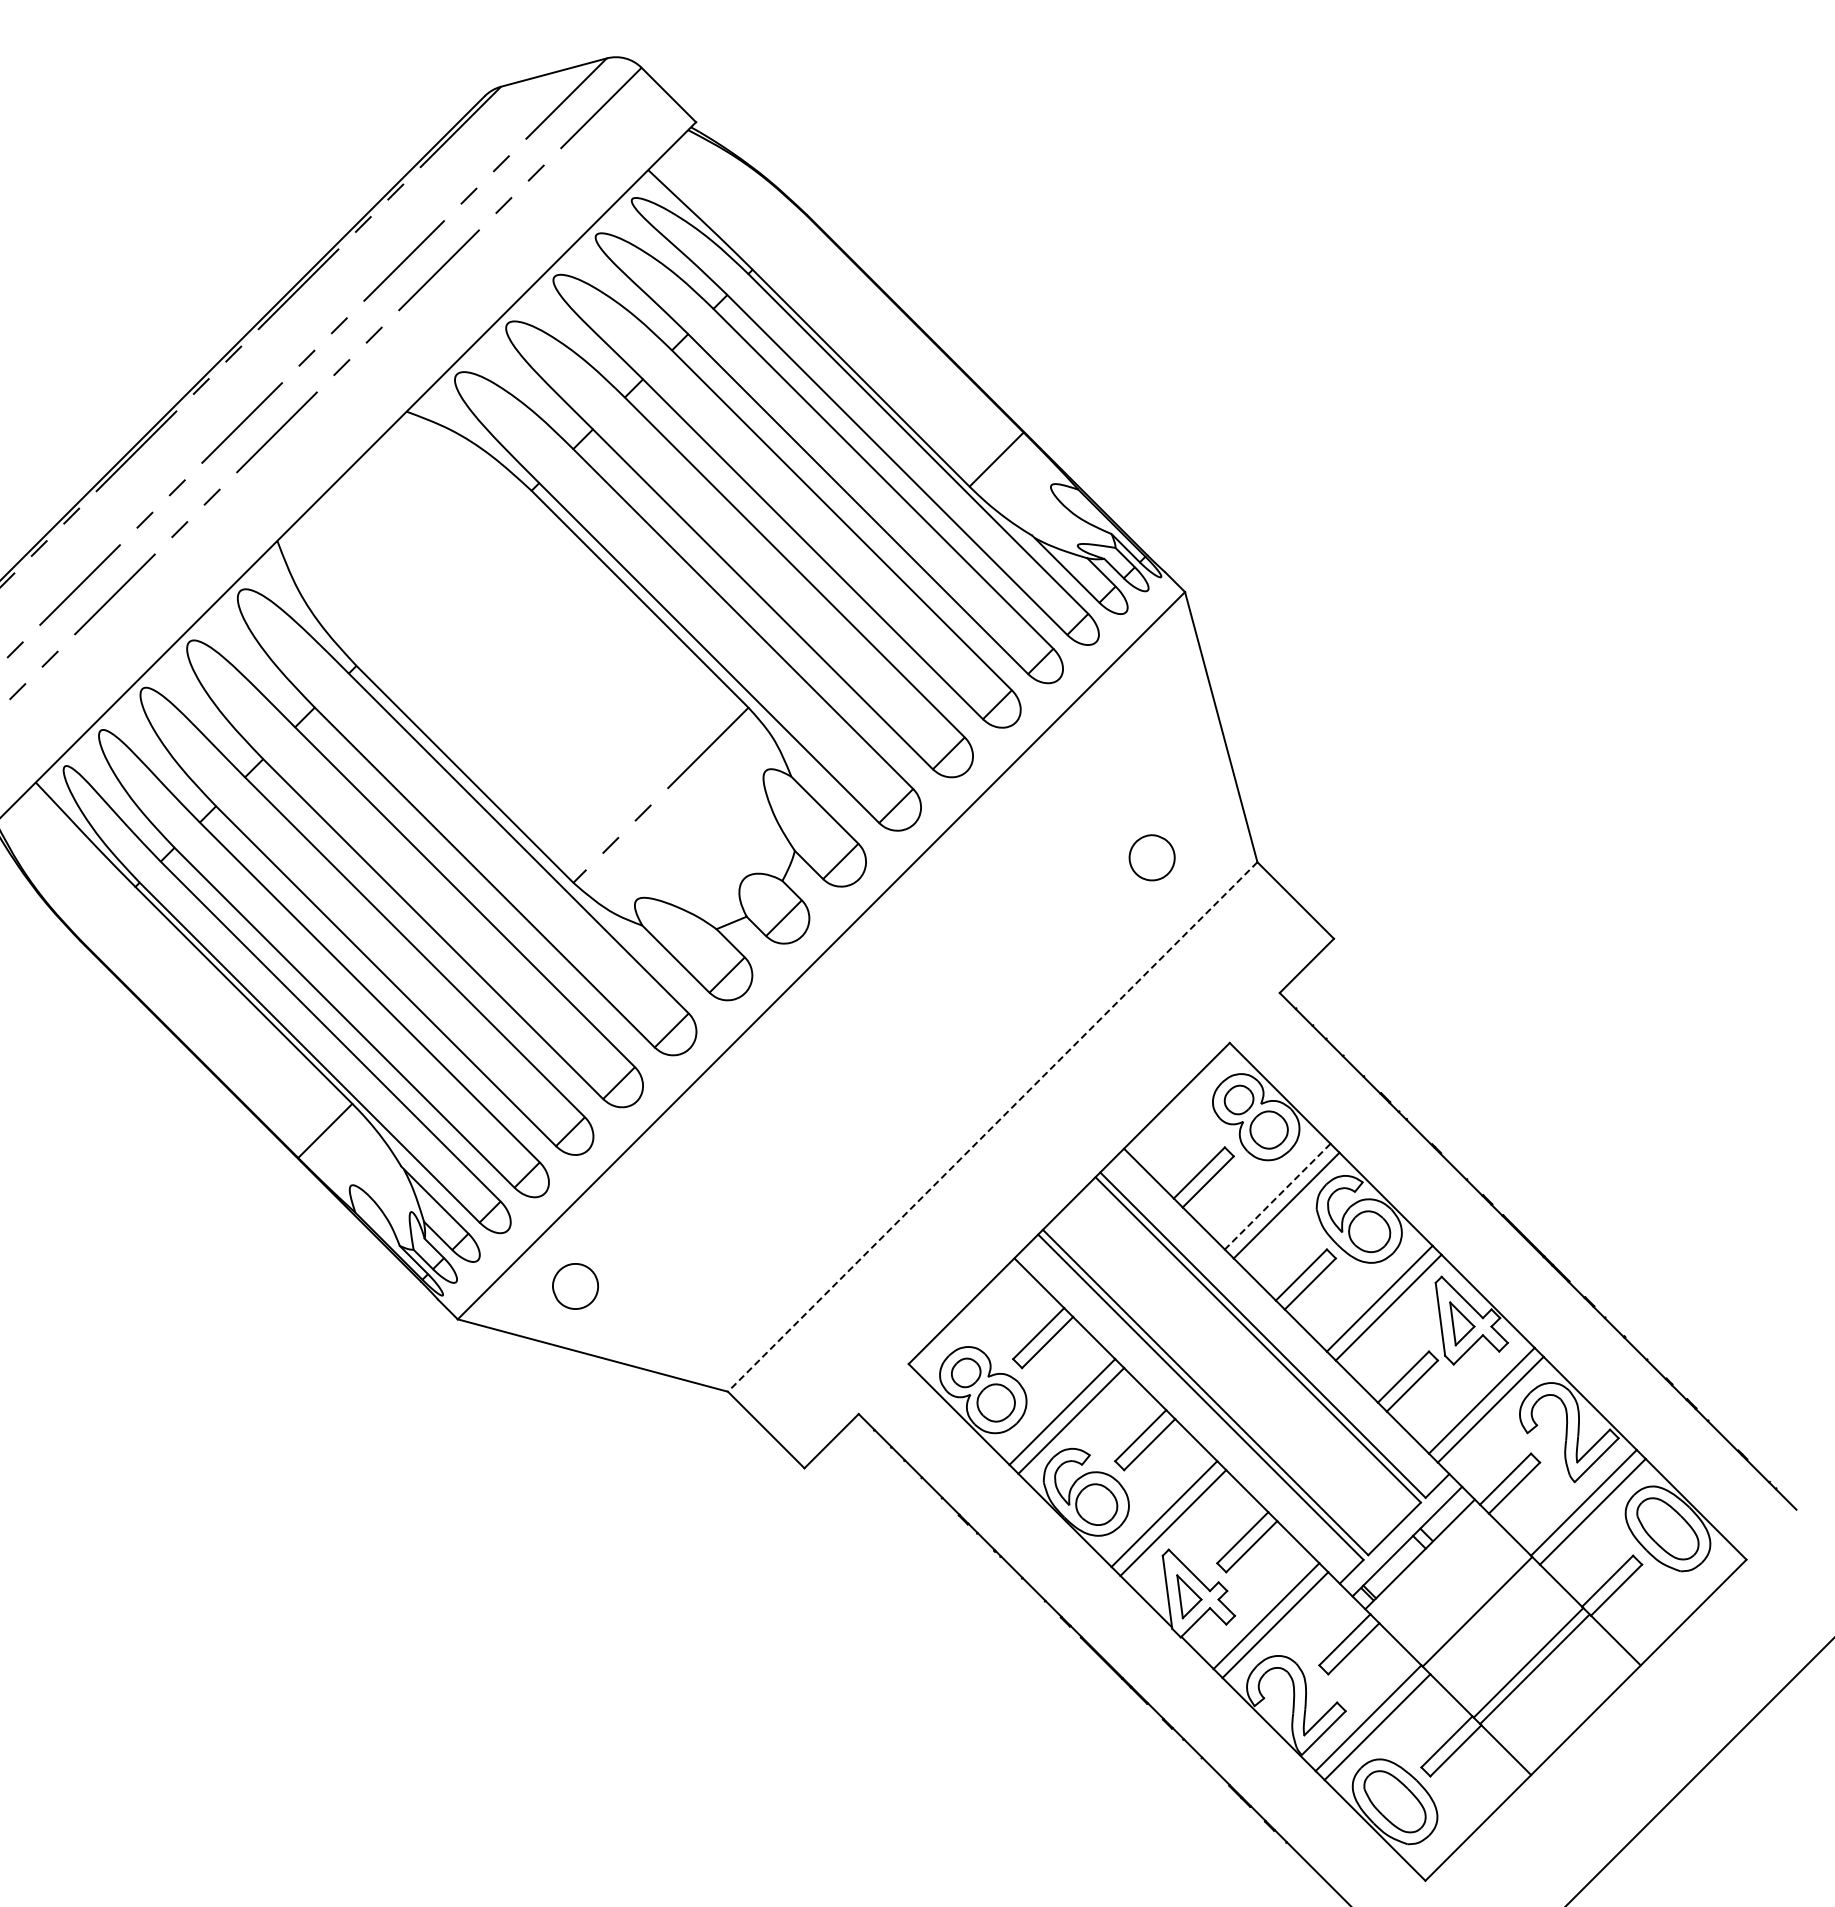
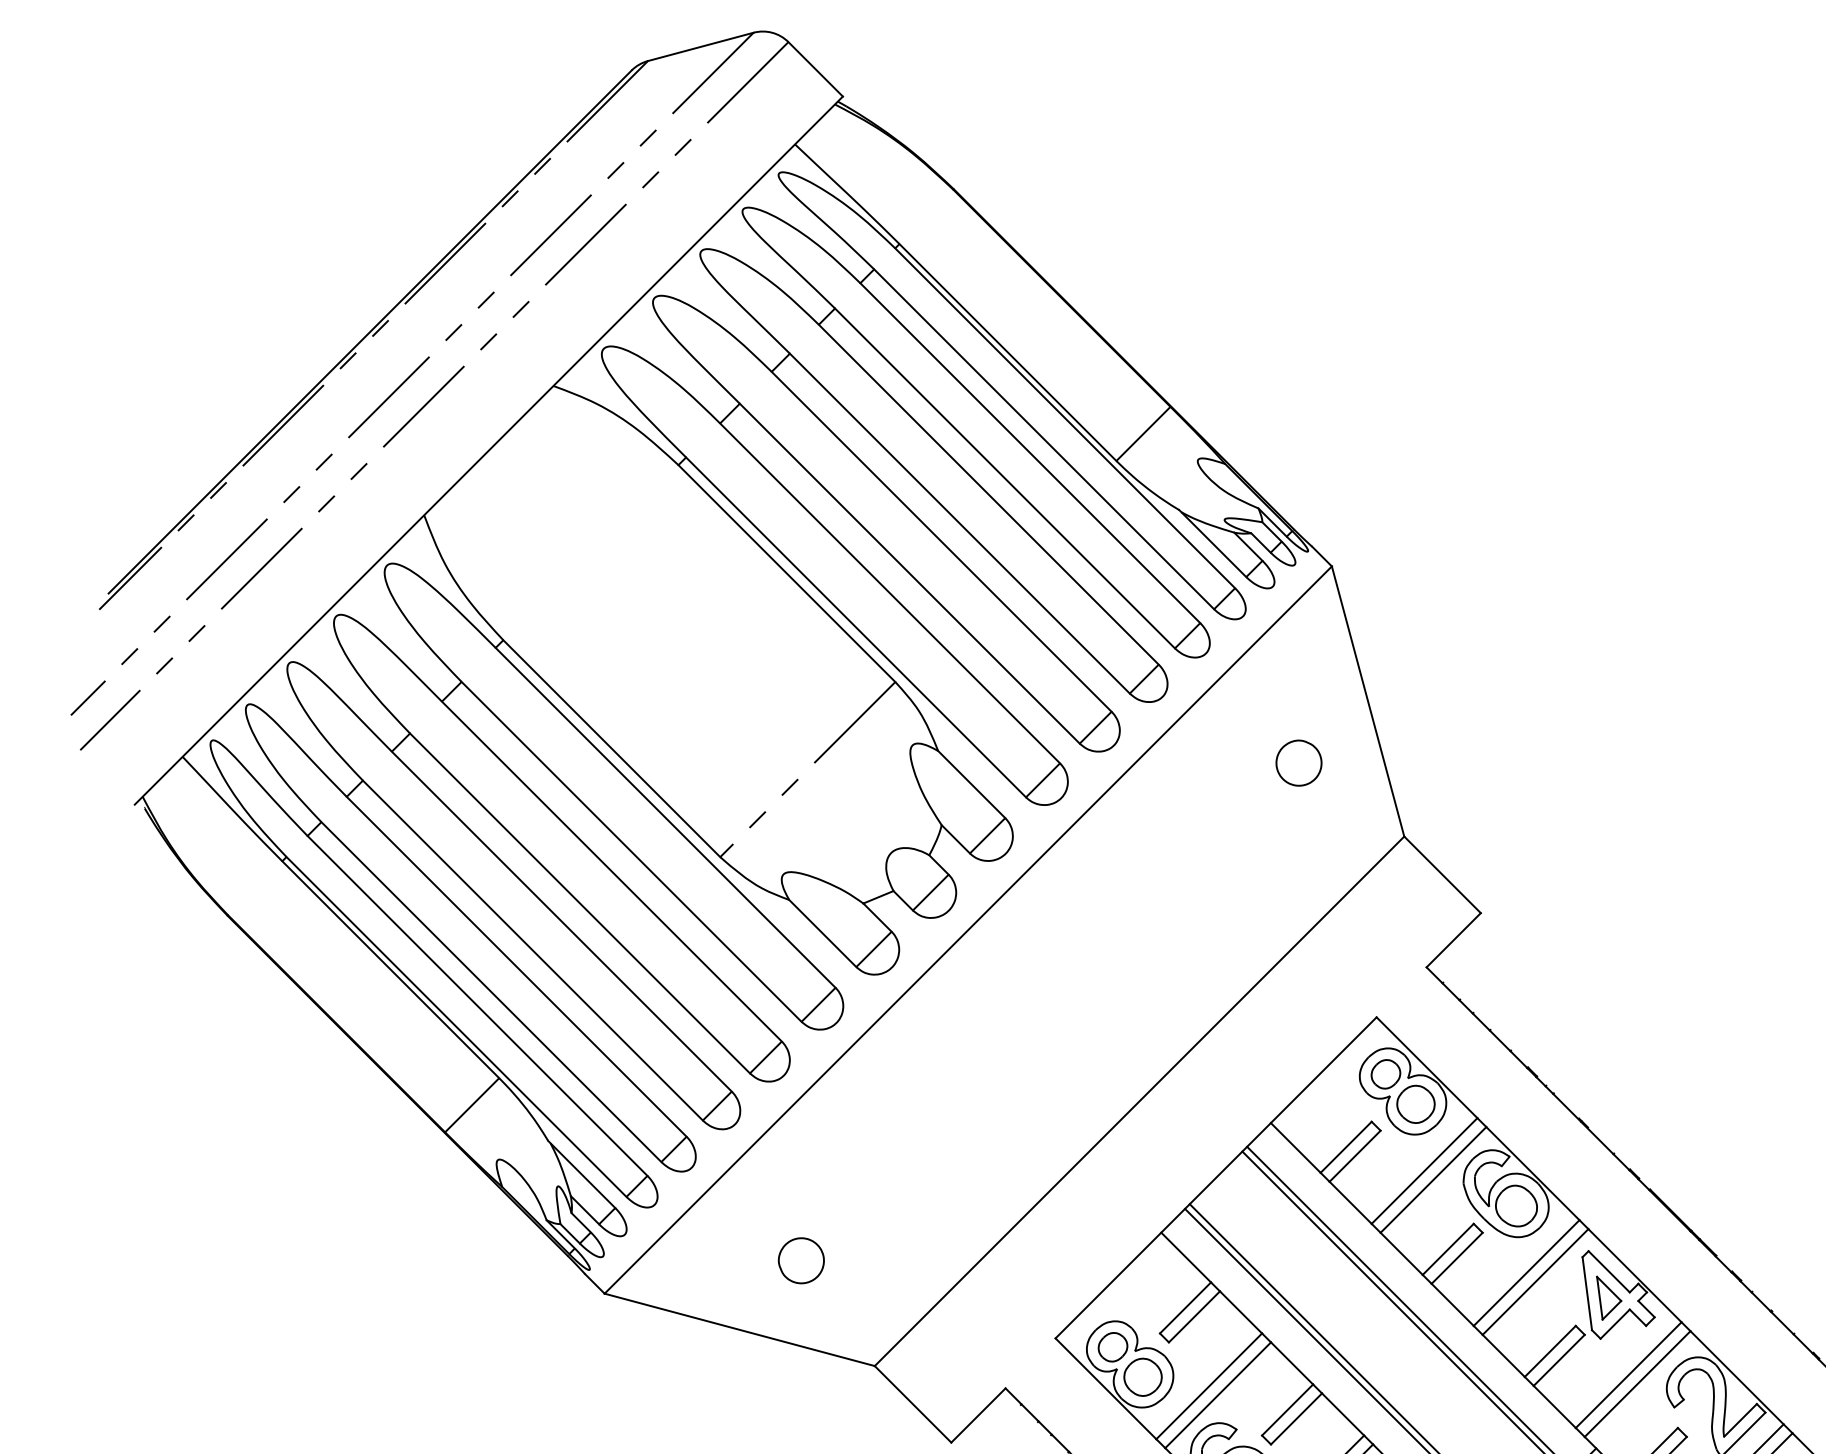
part: (1151, 857) -> (1298, 762), moved
line: (992, 1127) -> (1139, 1101), dashed -> solid
line: (1277, 1196) -> (1424, 1170), dashed -> solid
part: (575, 1286) -> (801, 1260), moved

